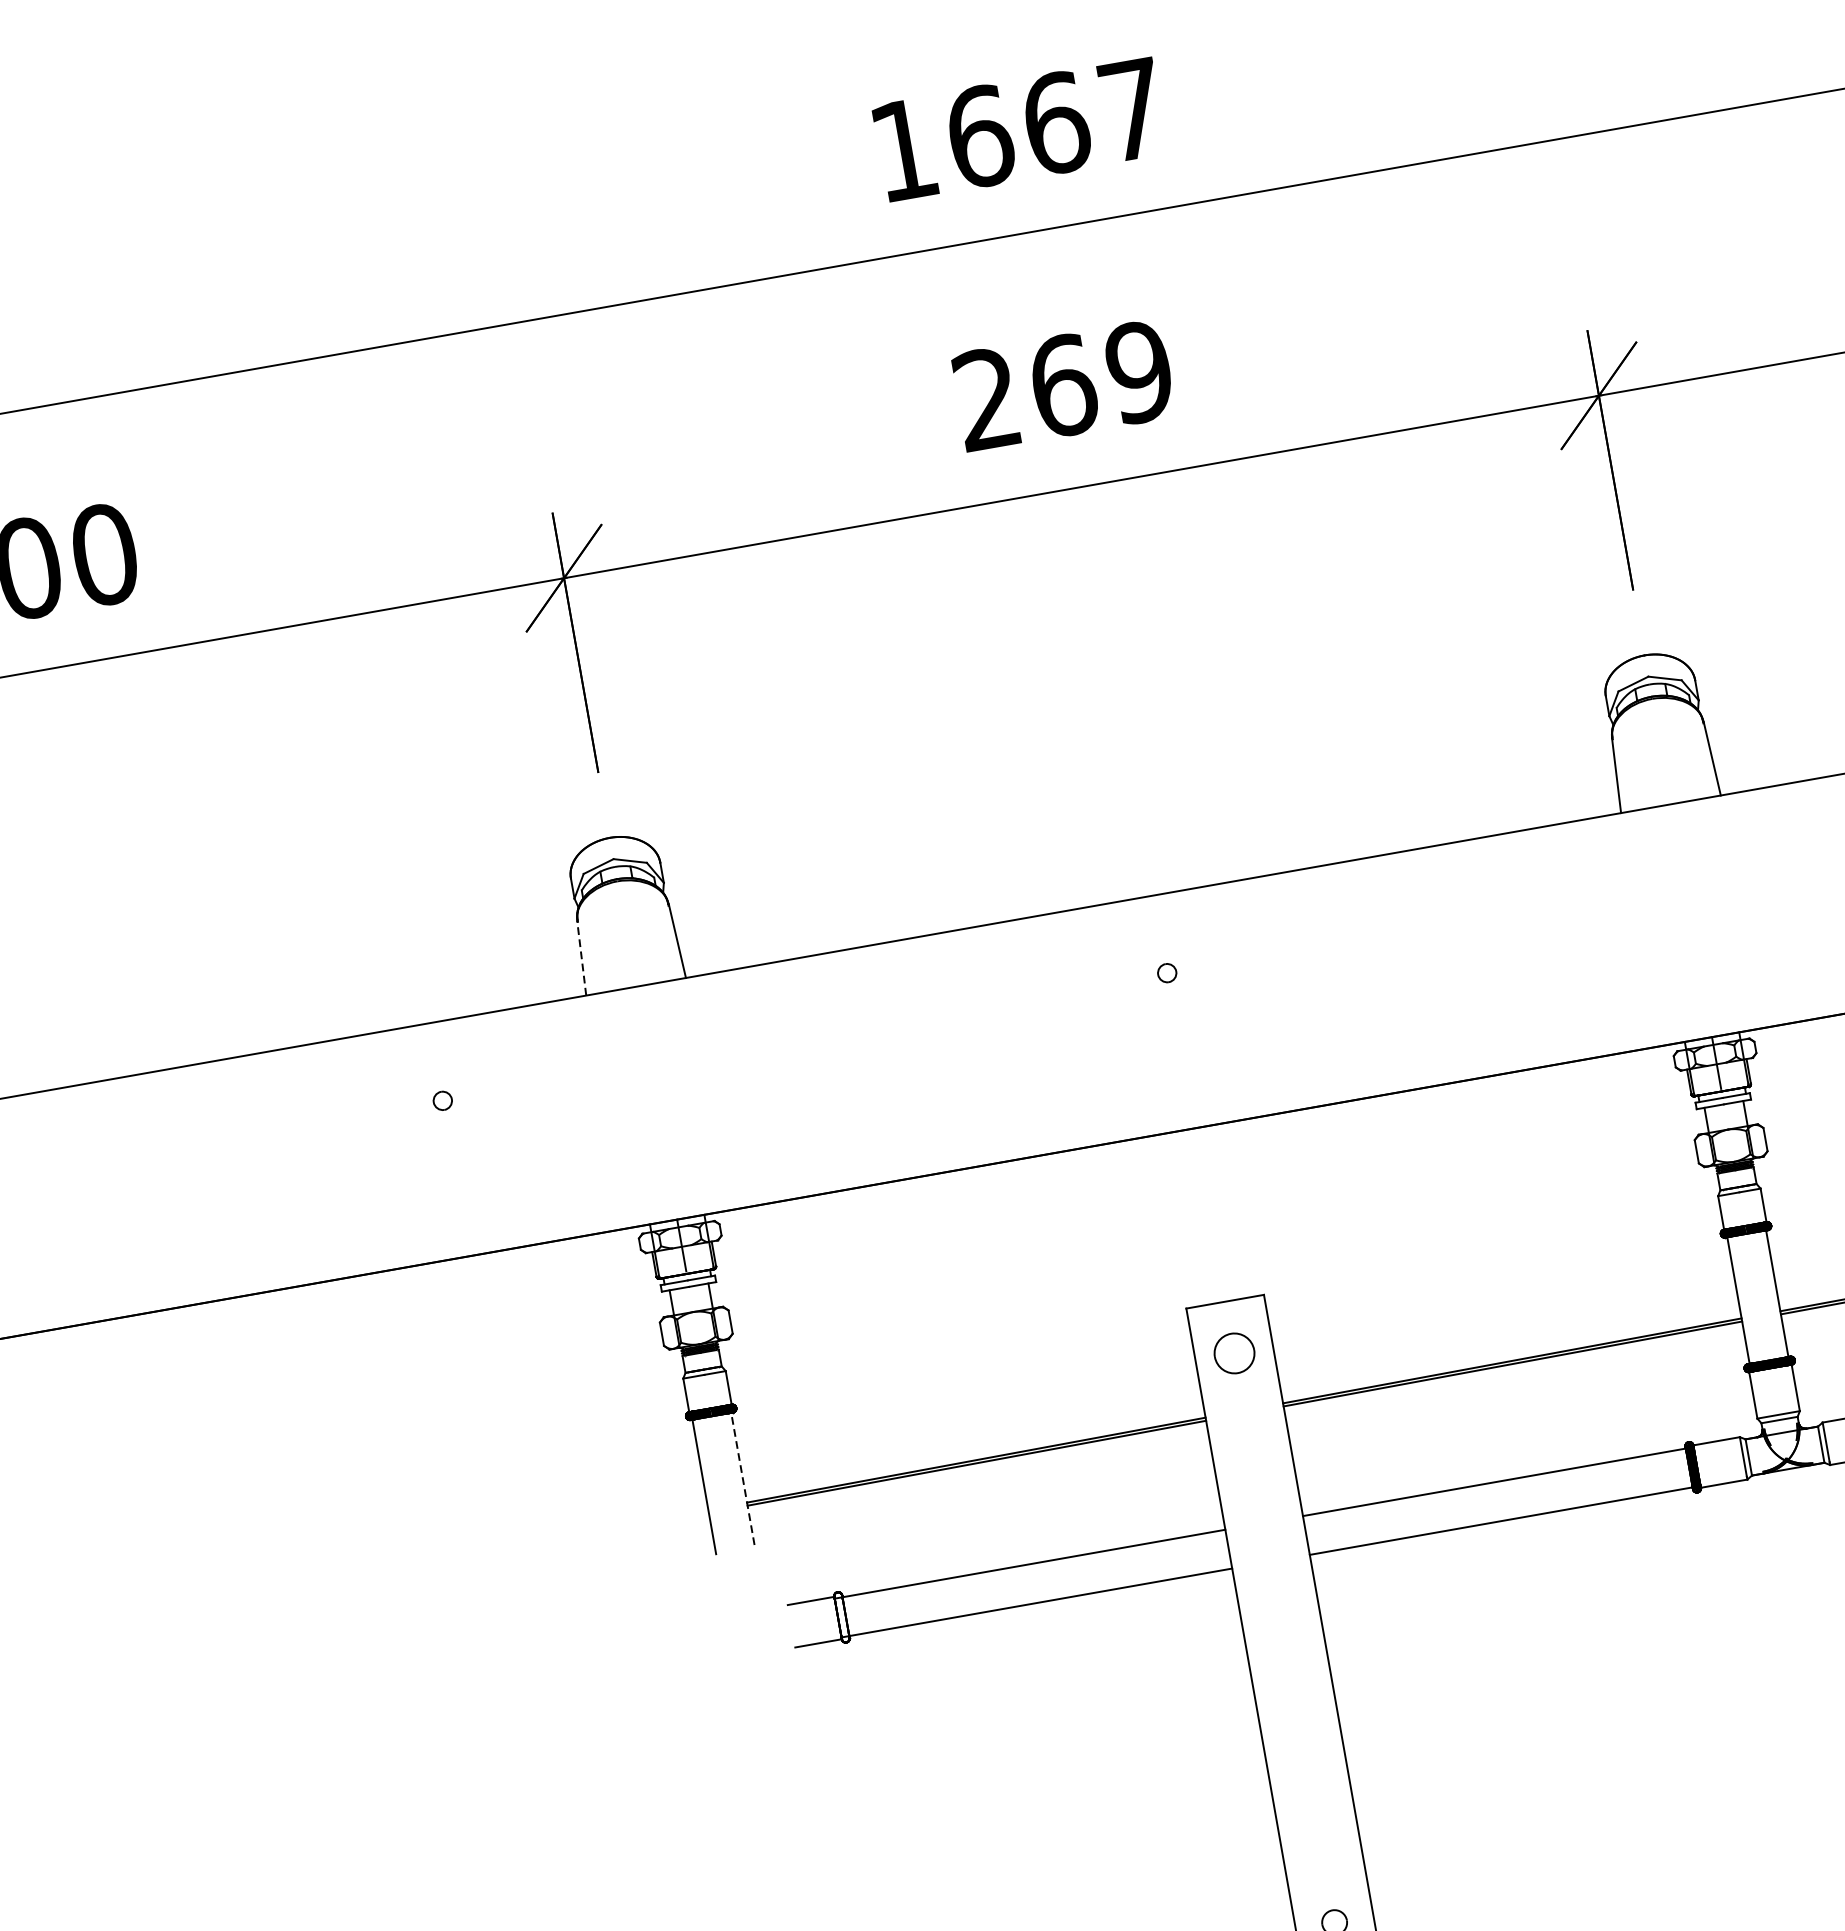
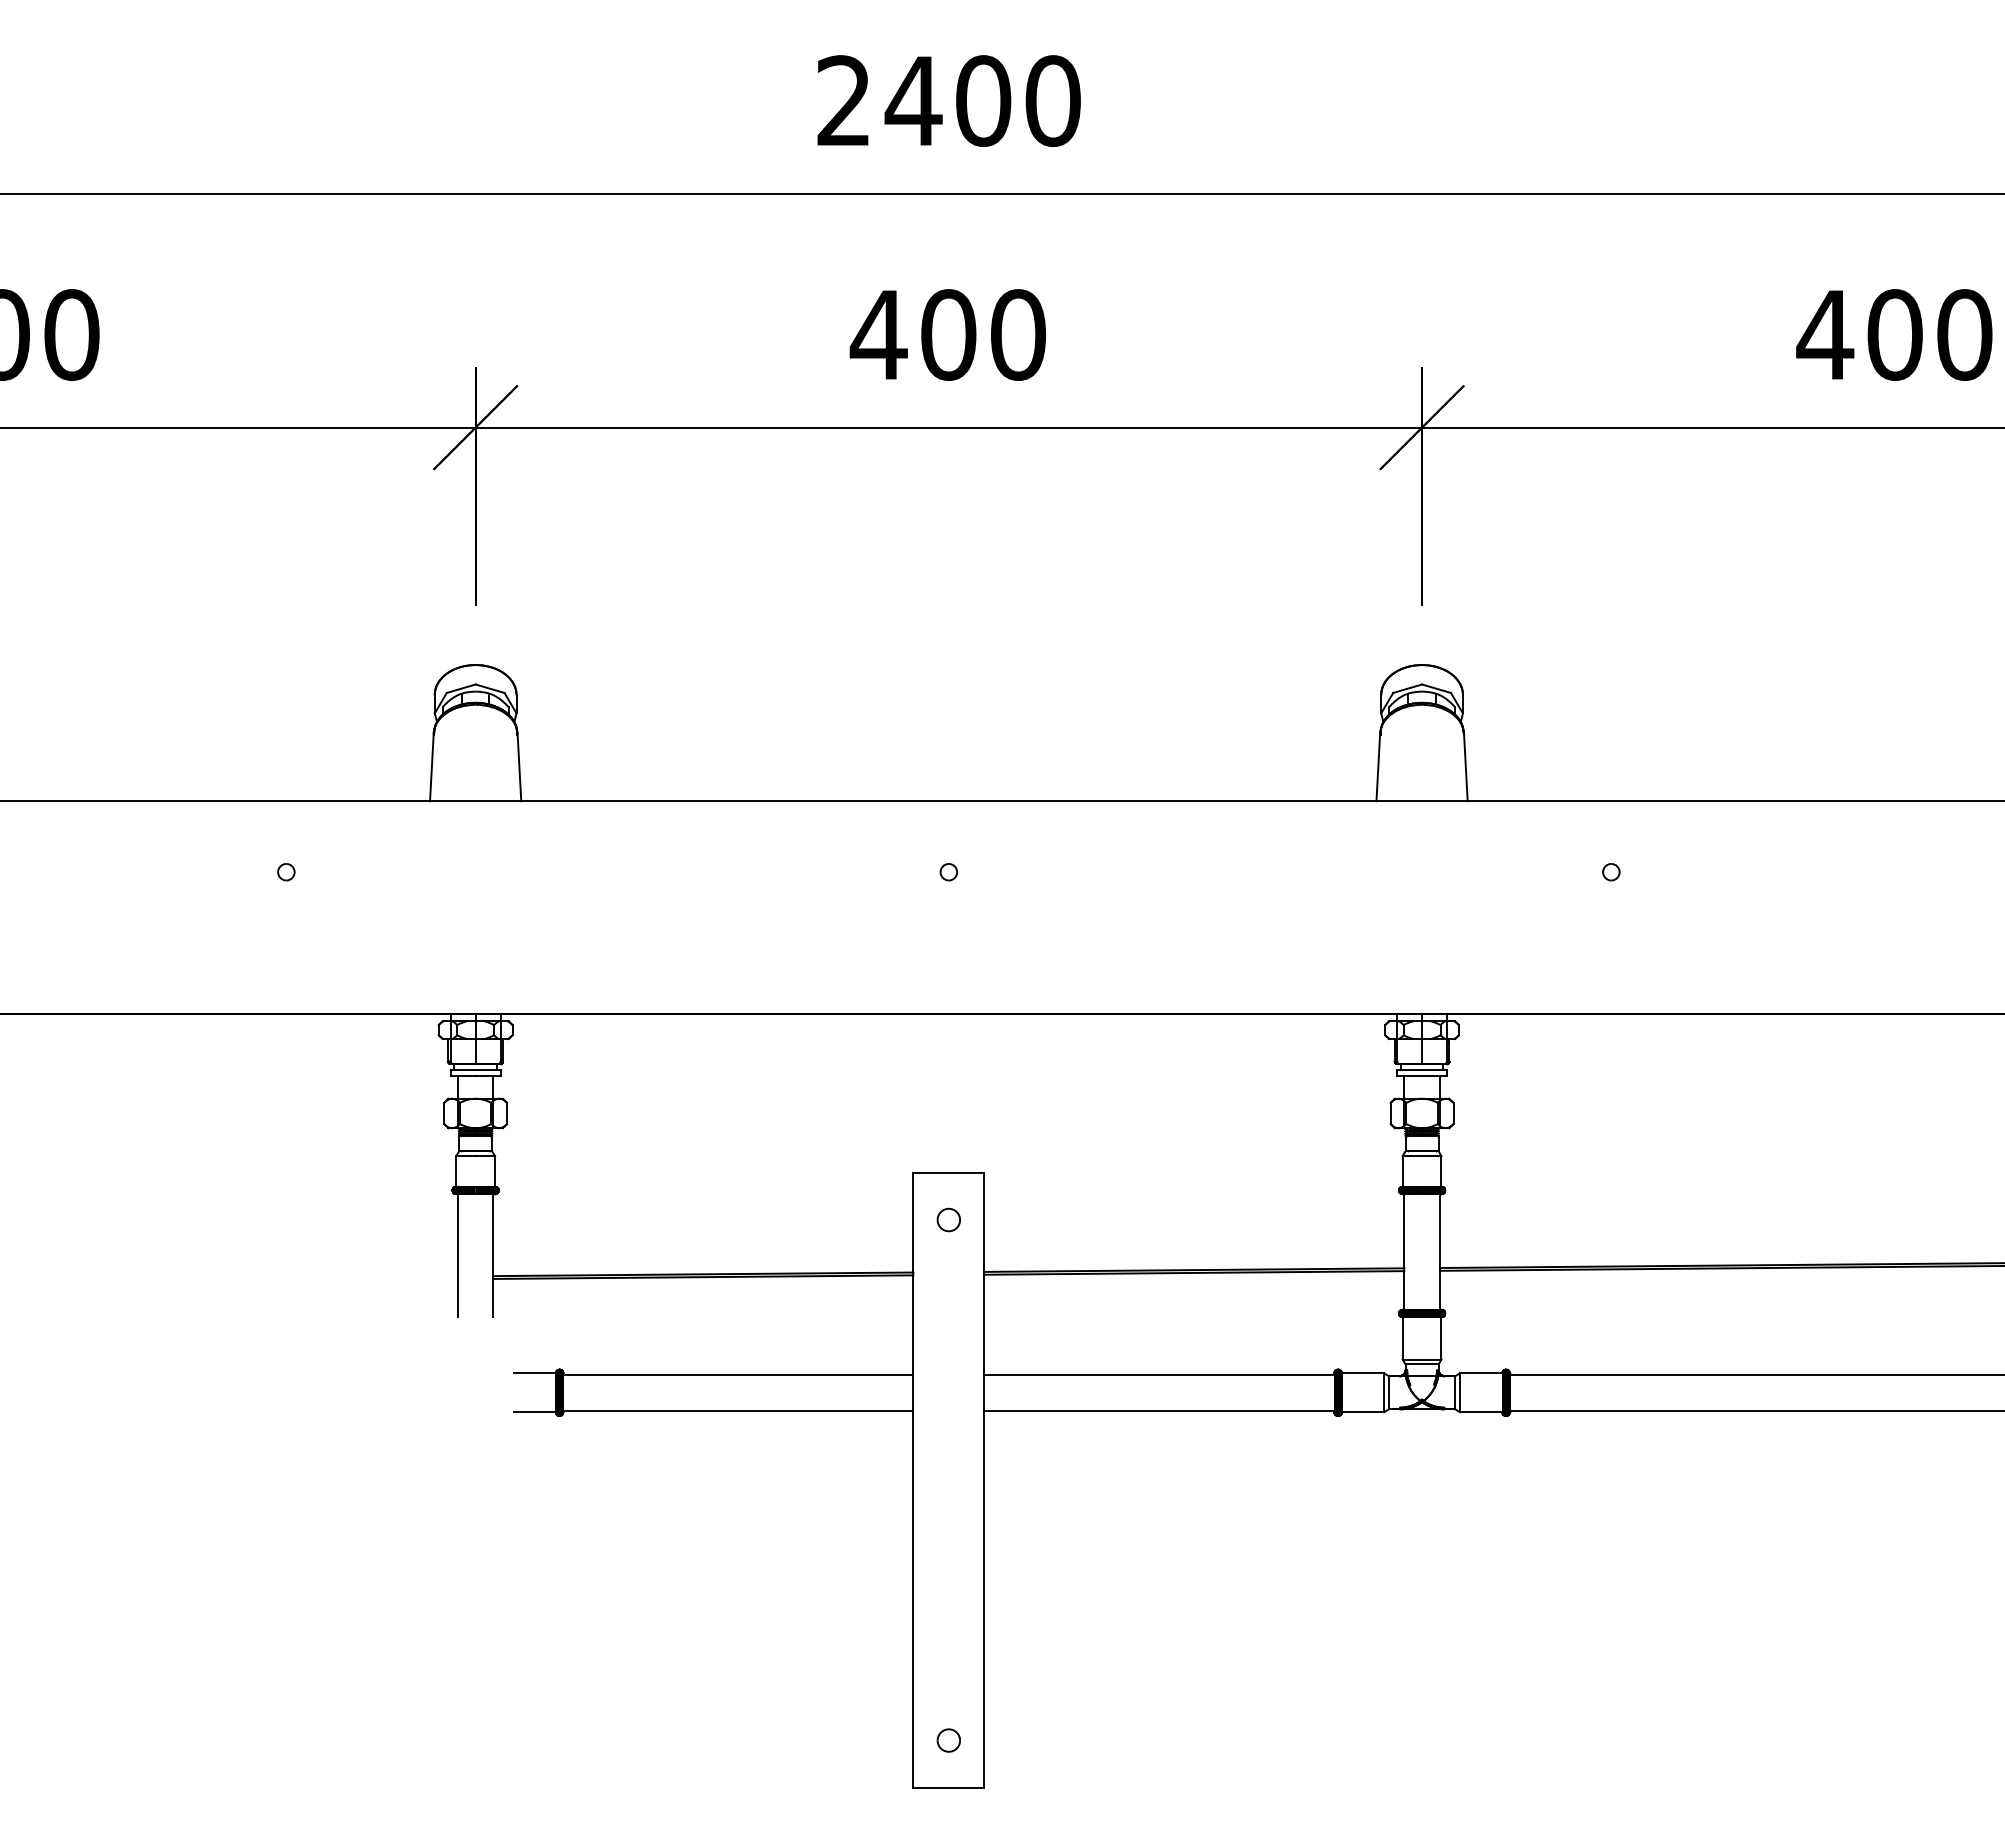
text: (1018, 130) -> (948, 101), 1667 -> 2400
text: (1062, 385) -> (947, 334), 269 -> 400
line: (581, 958) -> (431, 767), dashed -> solid
part: (1233, 1352) -> (948, 1219), size x0.62
line: (742, 1476) -> (493, 1252), dashed -> solid
fill: (841, 1617) -> (559, 1392), added

